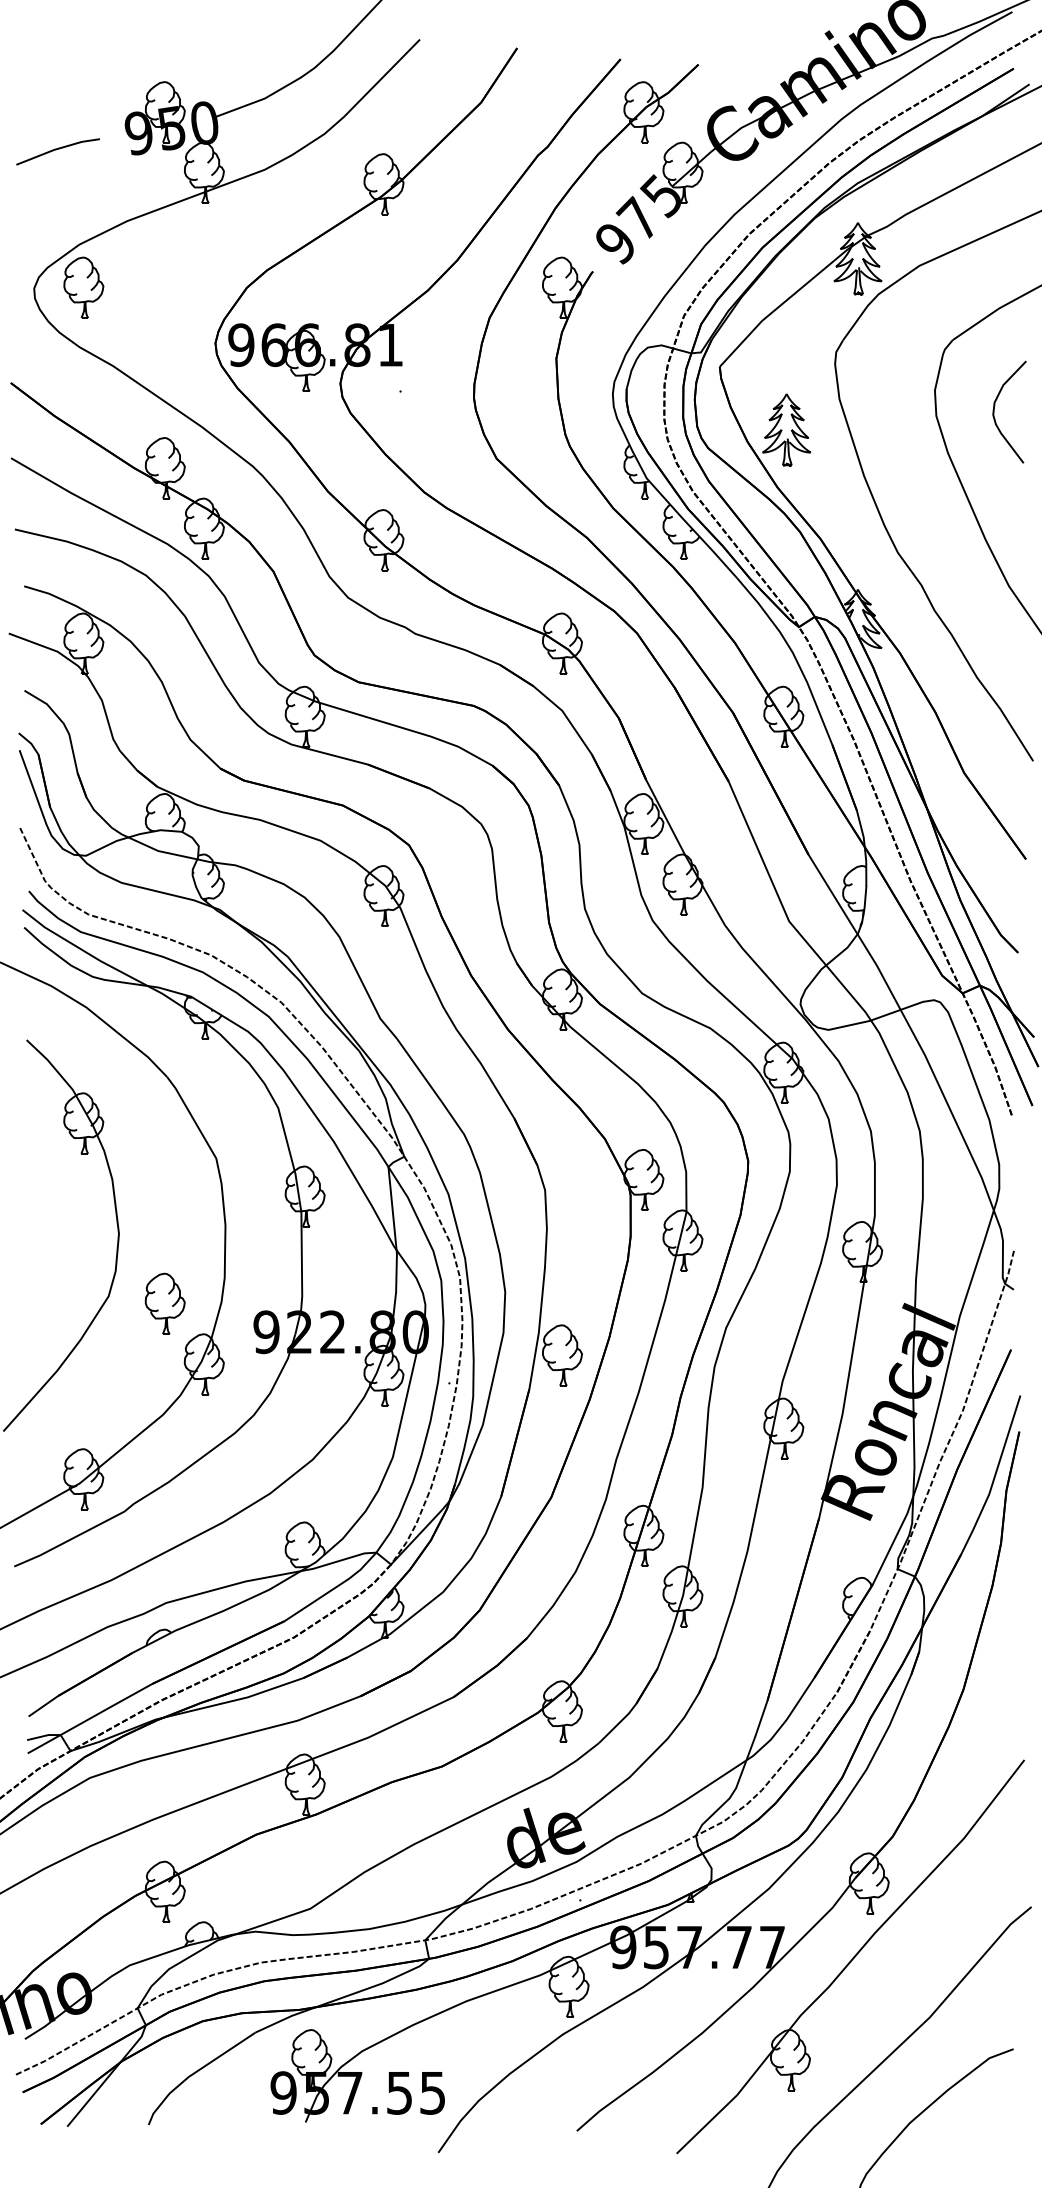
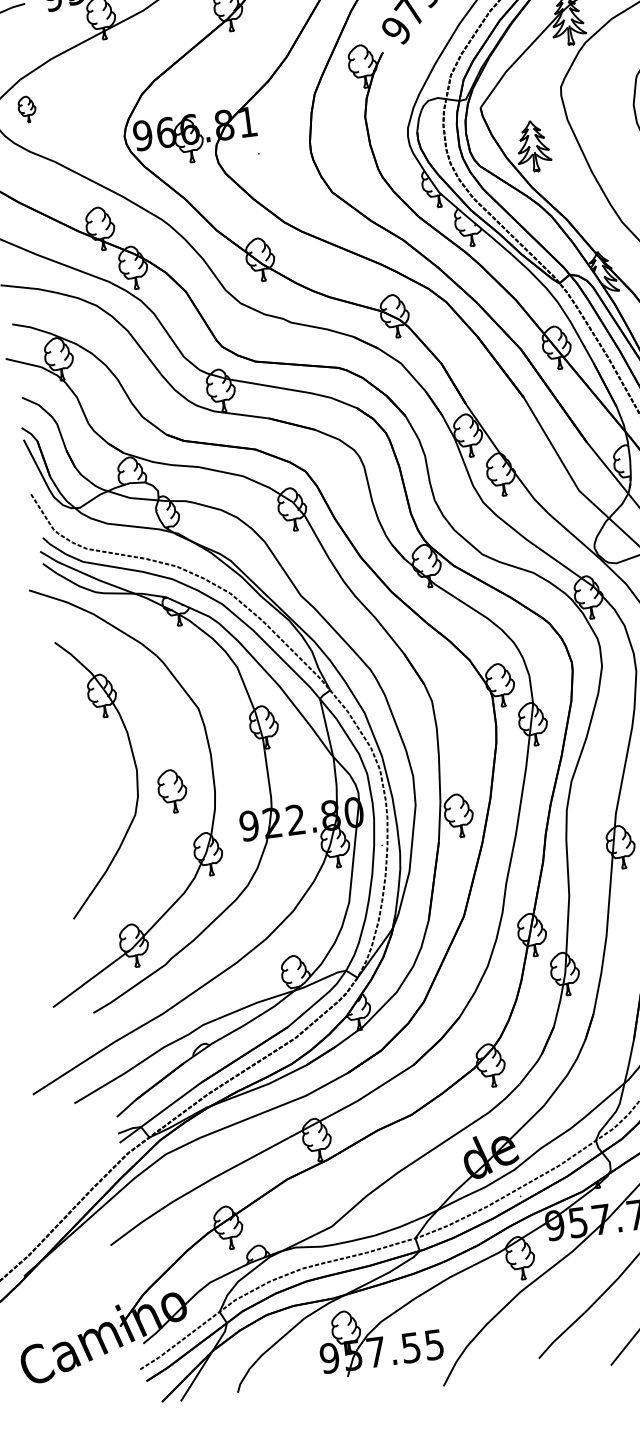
part: (83, 287) -> (26, 109), size x0.6
part: (164, 1303) -> (172, 791), moved

